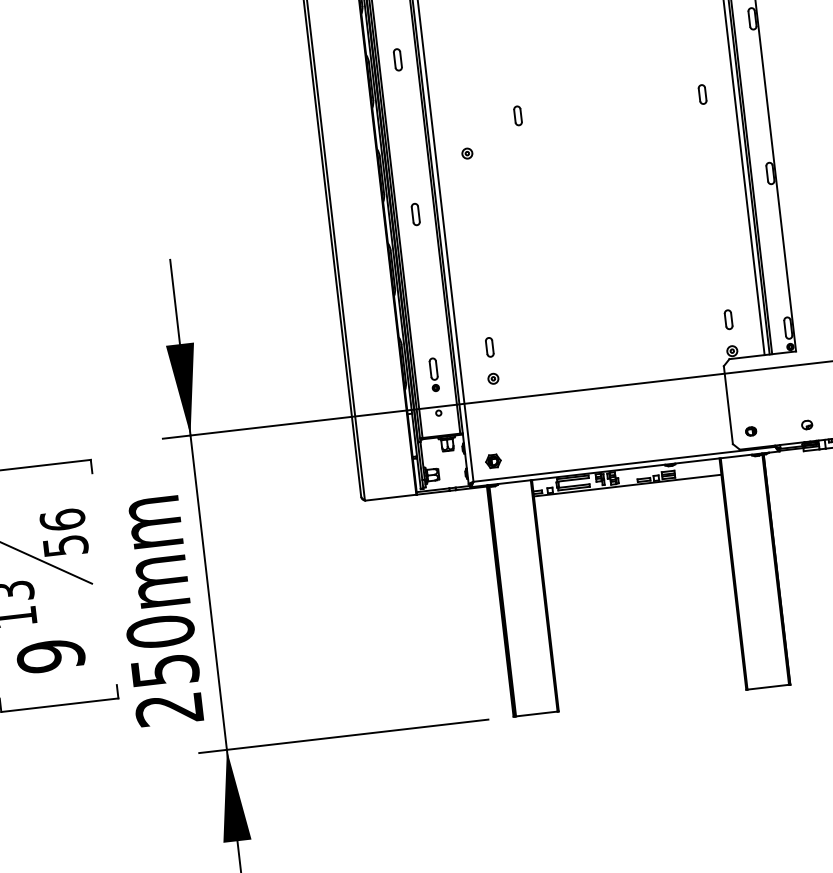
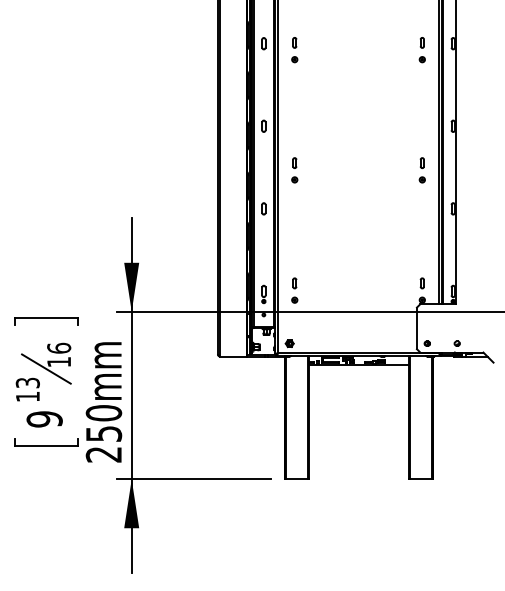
part: (517, 114) -> (294, 162), moved
part: (704, 125) -> (421, 179), added
text: (66, 546) -> (59, 362), 56 -> 16

